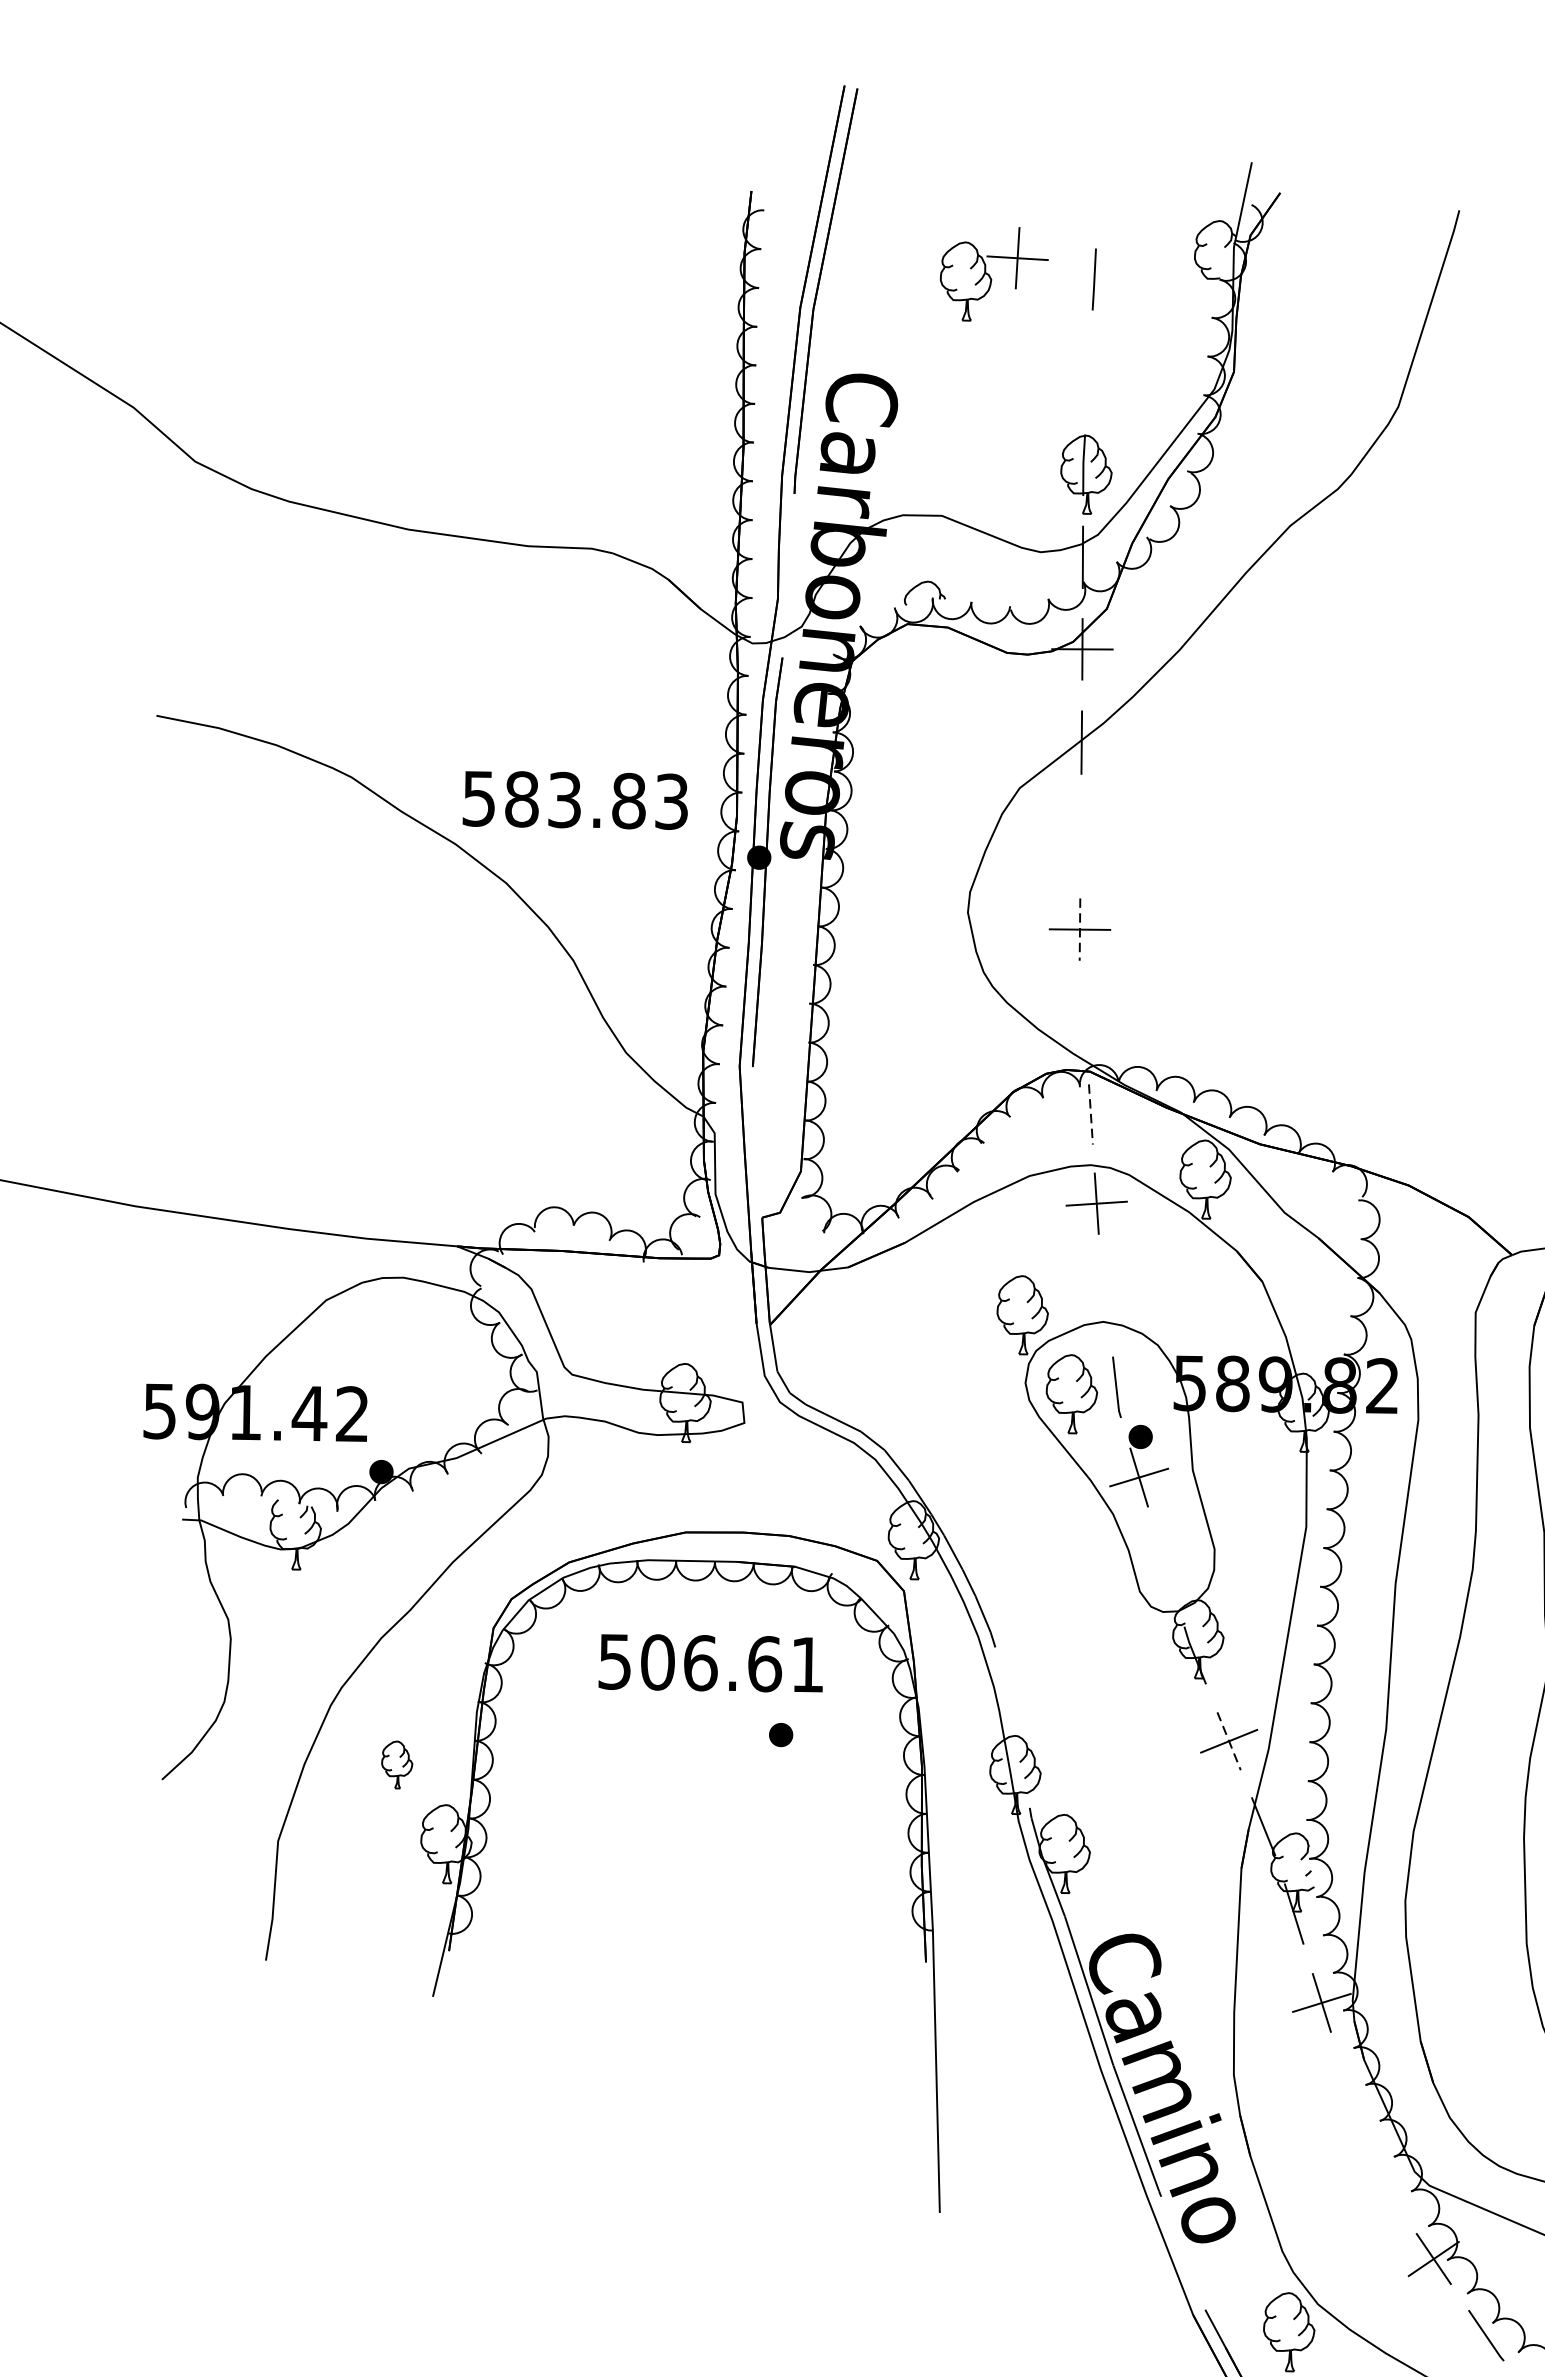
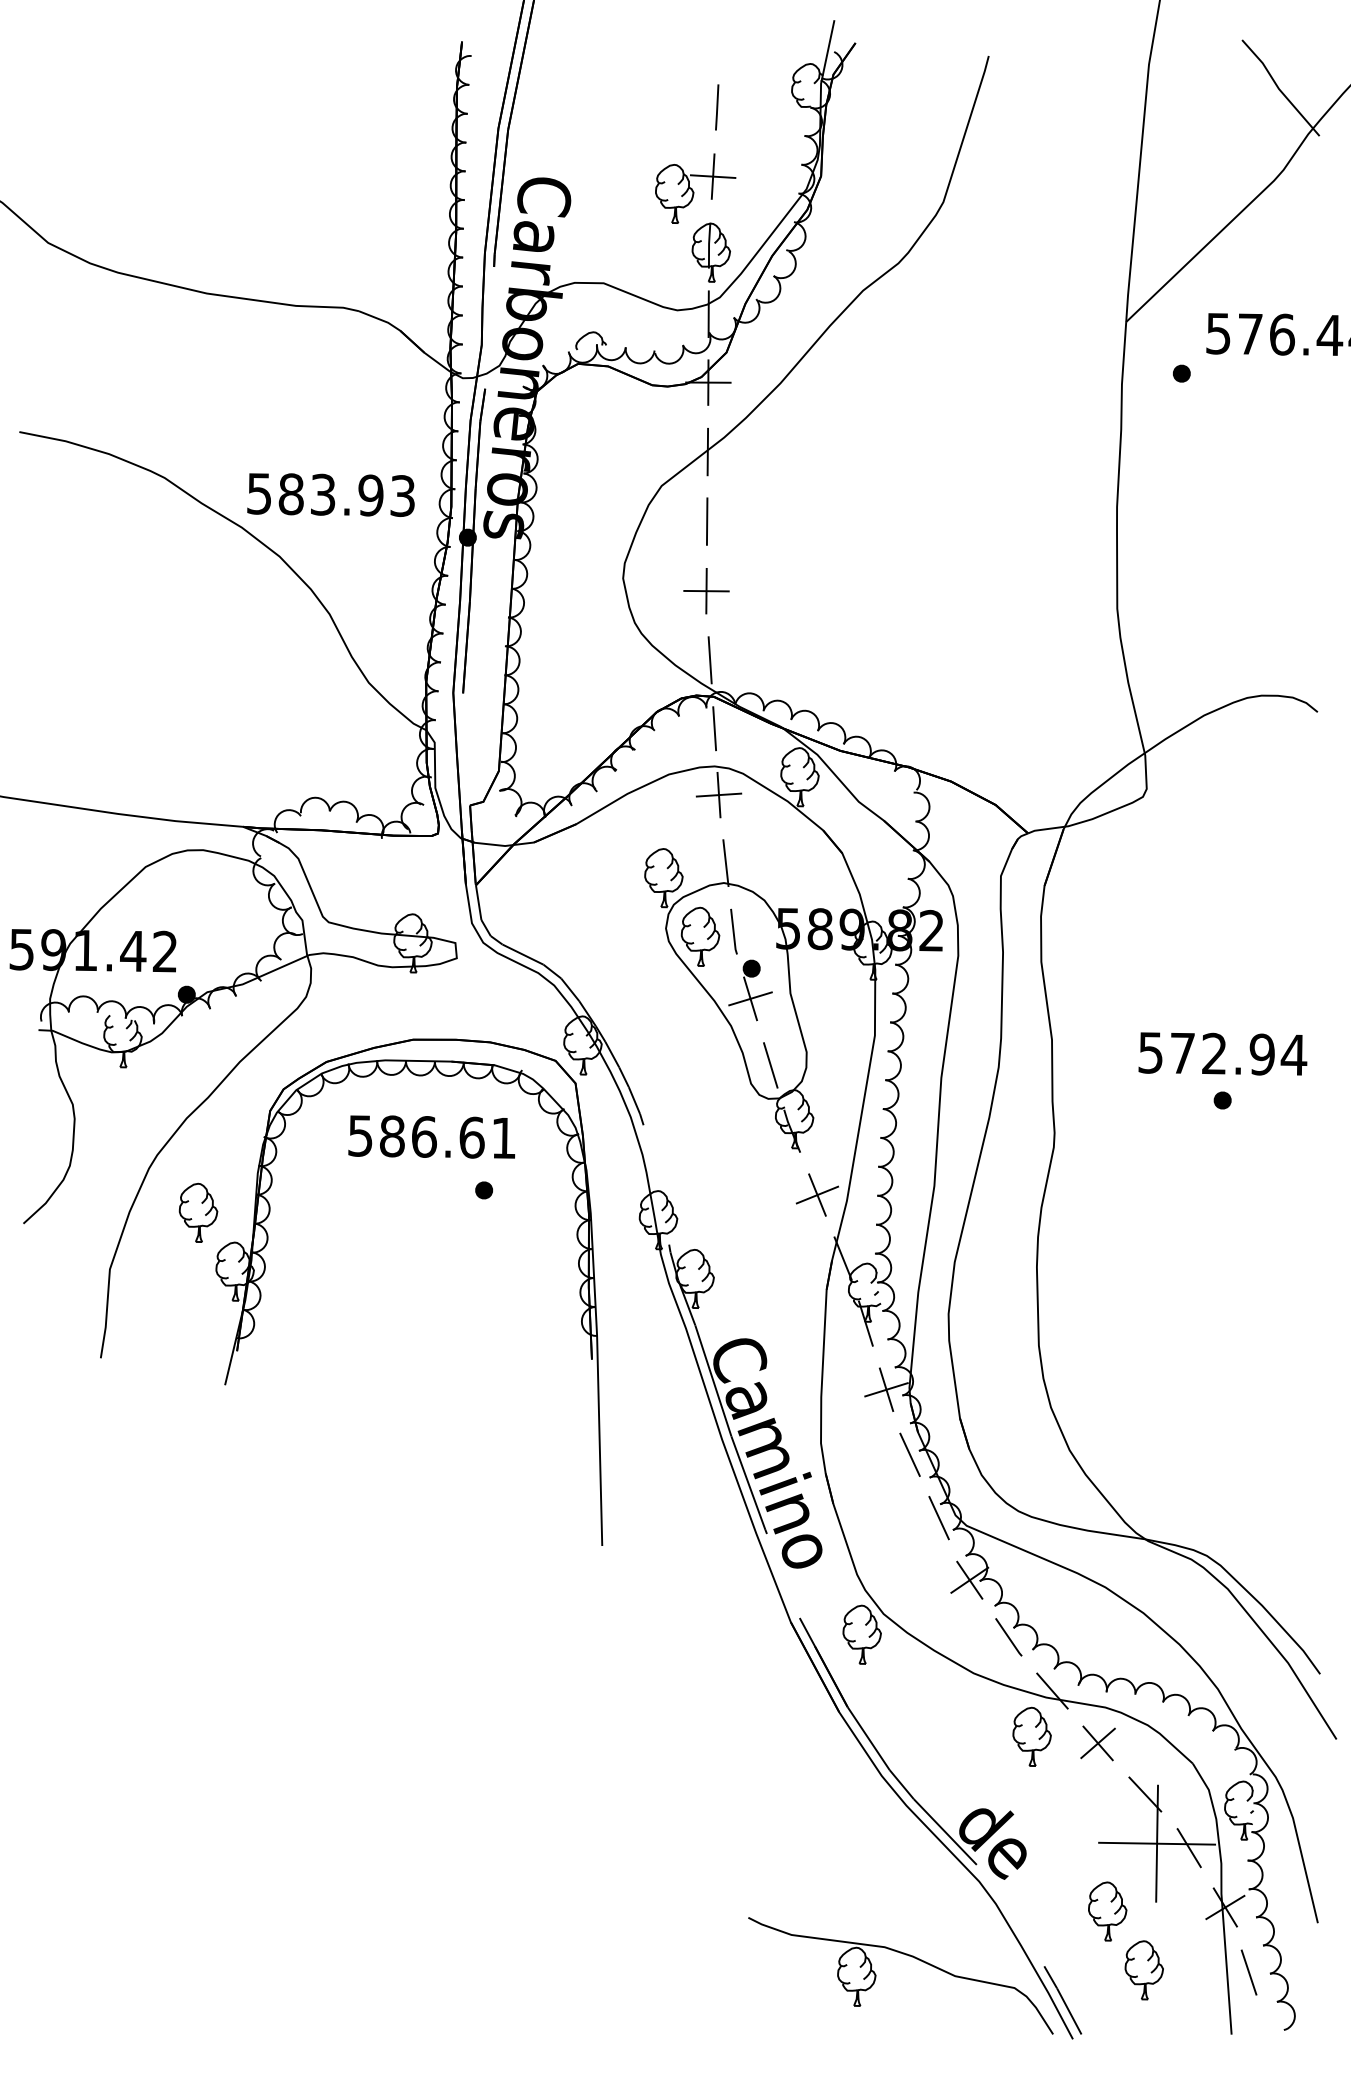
part: (993, 274) -> (695, 188), moved
text: (628, 801) -> (370, 495), 583.83 -> 583.93
line: (1079, 835) -> (706, 521), added
line: (1079, 930) -> (706, 591), dashed -> solid
line: (1083, 1022) -> (709, 660), added
line: (1090, 1112) -> (714, 727), dashed -> solid
line: (1105, 1295) -> (725, 863), added
line: (1165, 1567) -> (770, 1065), added
text: (657, 1662) -> (392, 1136), 506.61 -> 586.61
line: (1229, 1741) -> (817, 1195), dashed -> solid
part: (397, 1764) -> (198, 1212), size x1.67
line: (1352, 2089) -> (909, 1454), added
line: (1391, 2175) -> (938, 1518), added

